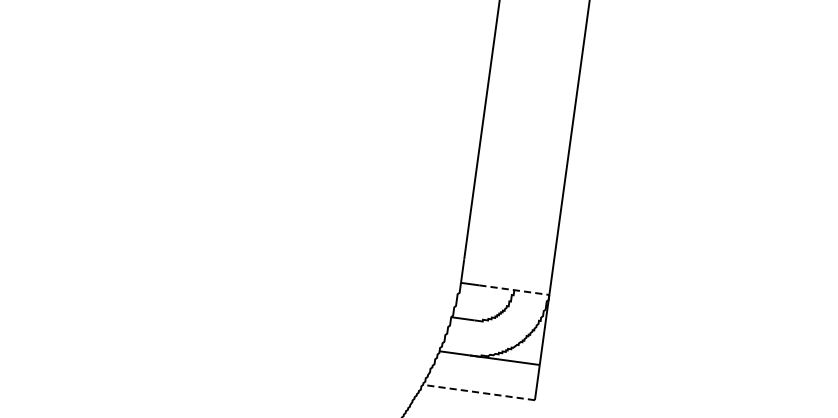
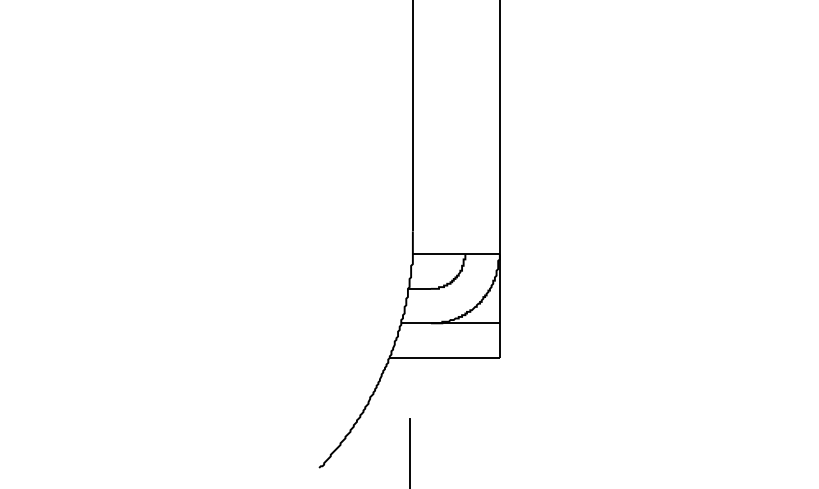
line: (514, 290) -> (465, 254), dashed -> solid
line: (478, 392) -> (444, 357), dashed -> solid

